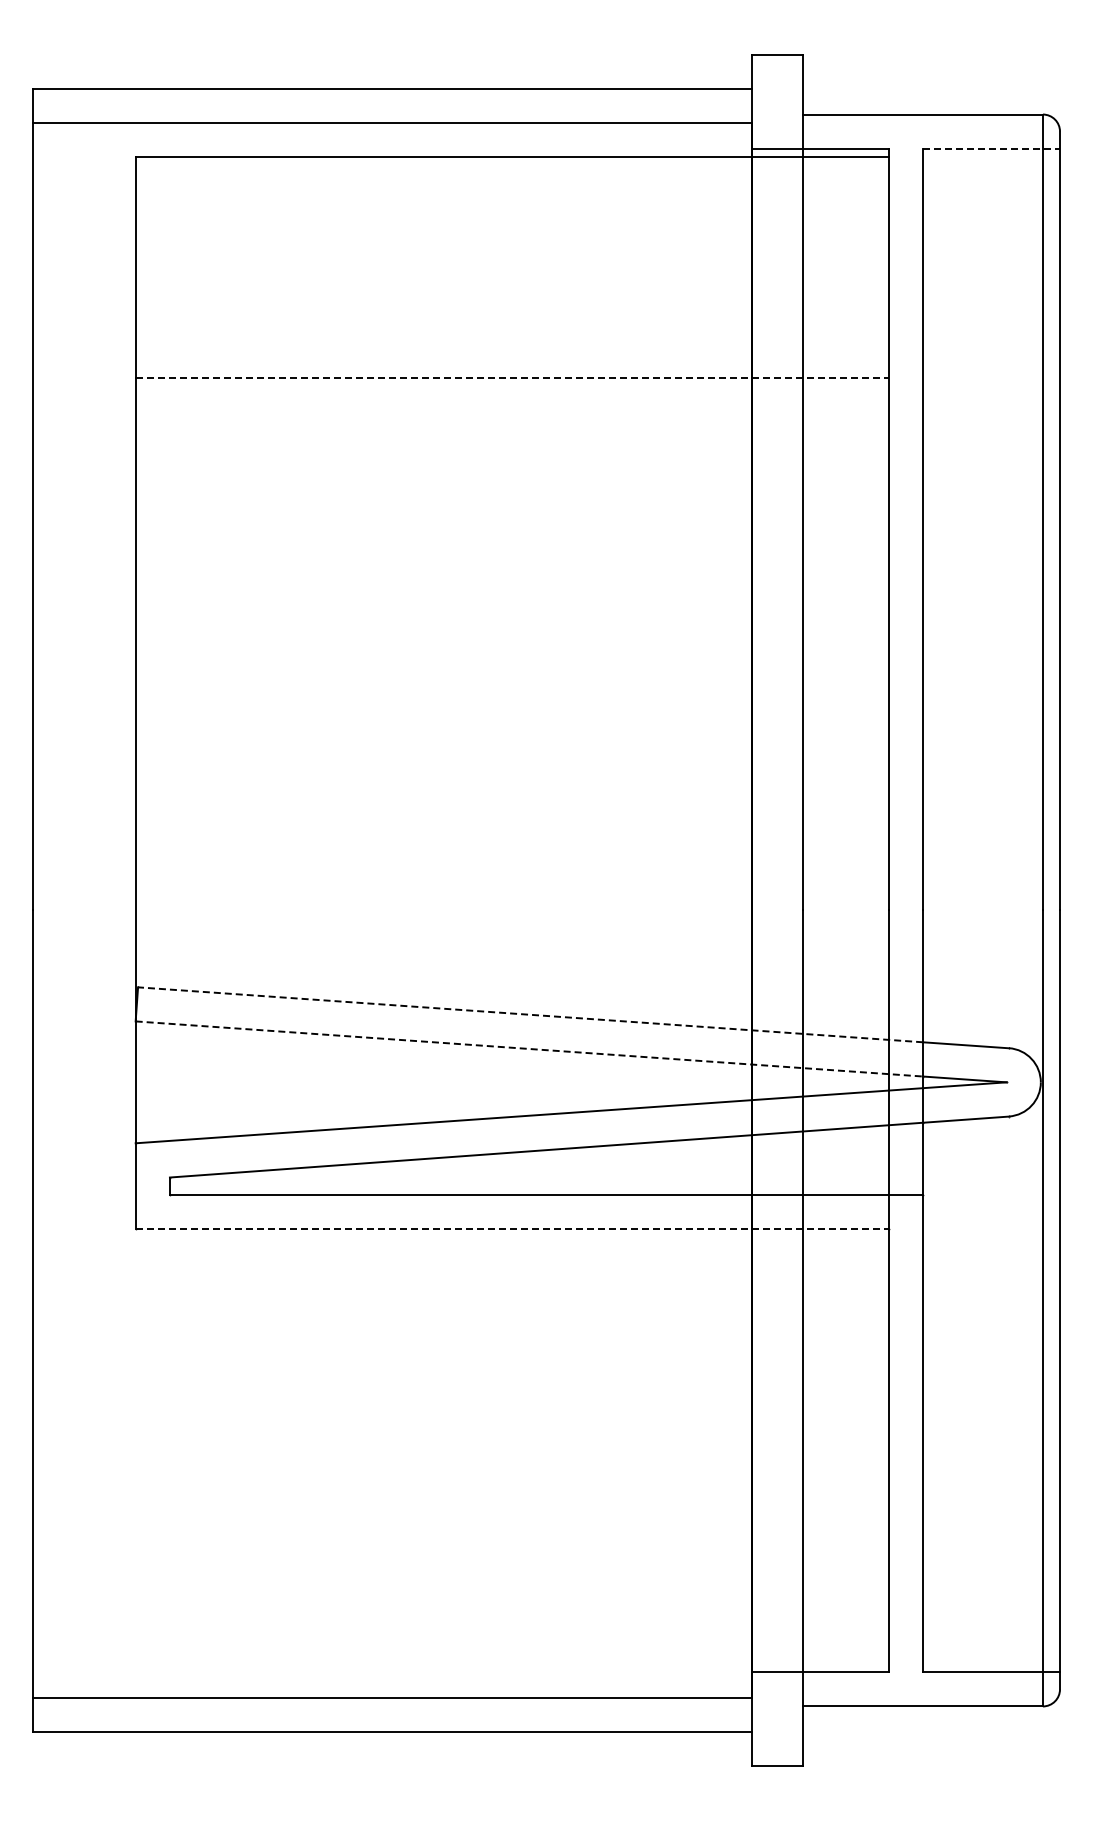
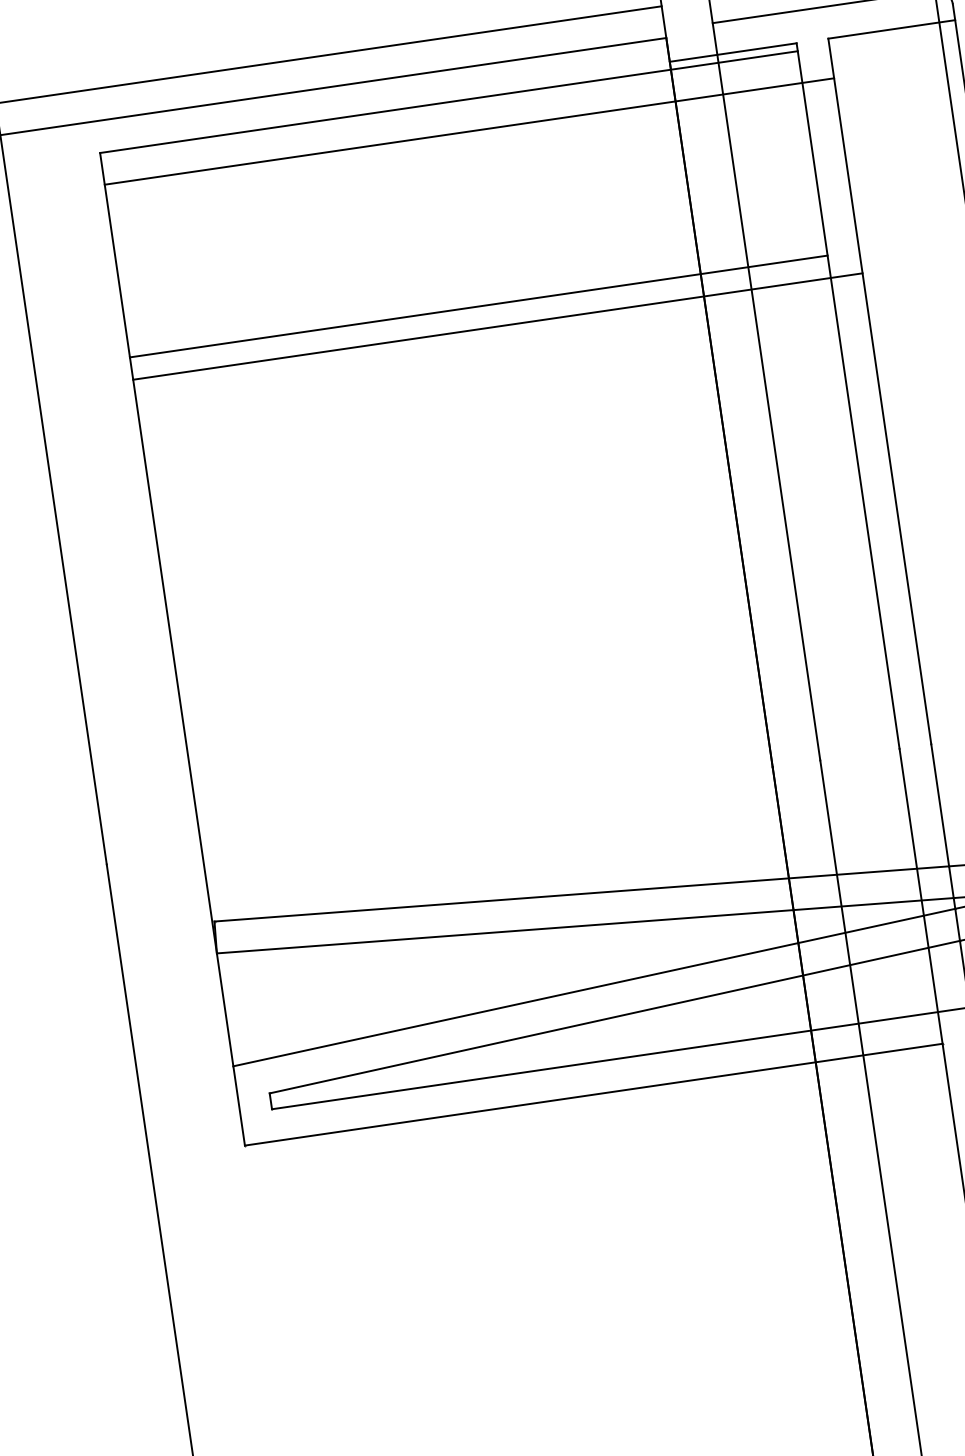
line: (992, 148) -> (892, 29), dashed -> solid
line: (529, 191) -> (469, 131), added
line: (512, 377) -> (478, 306), dashed -> solid
line: (529, 402) -> (498, 326), added
line: (530, 1014) -> (581, 893), dashed -> solid
line: (529, 1048) -> (585, 925), dashed -> solid
line: (512, 1228) -> (593, 1094), dashed -> solid

